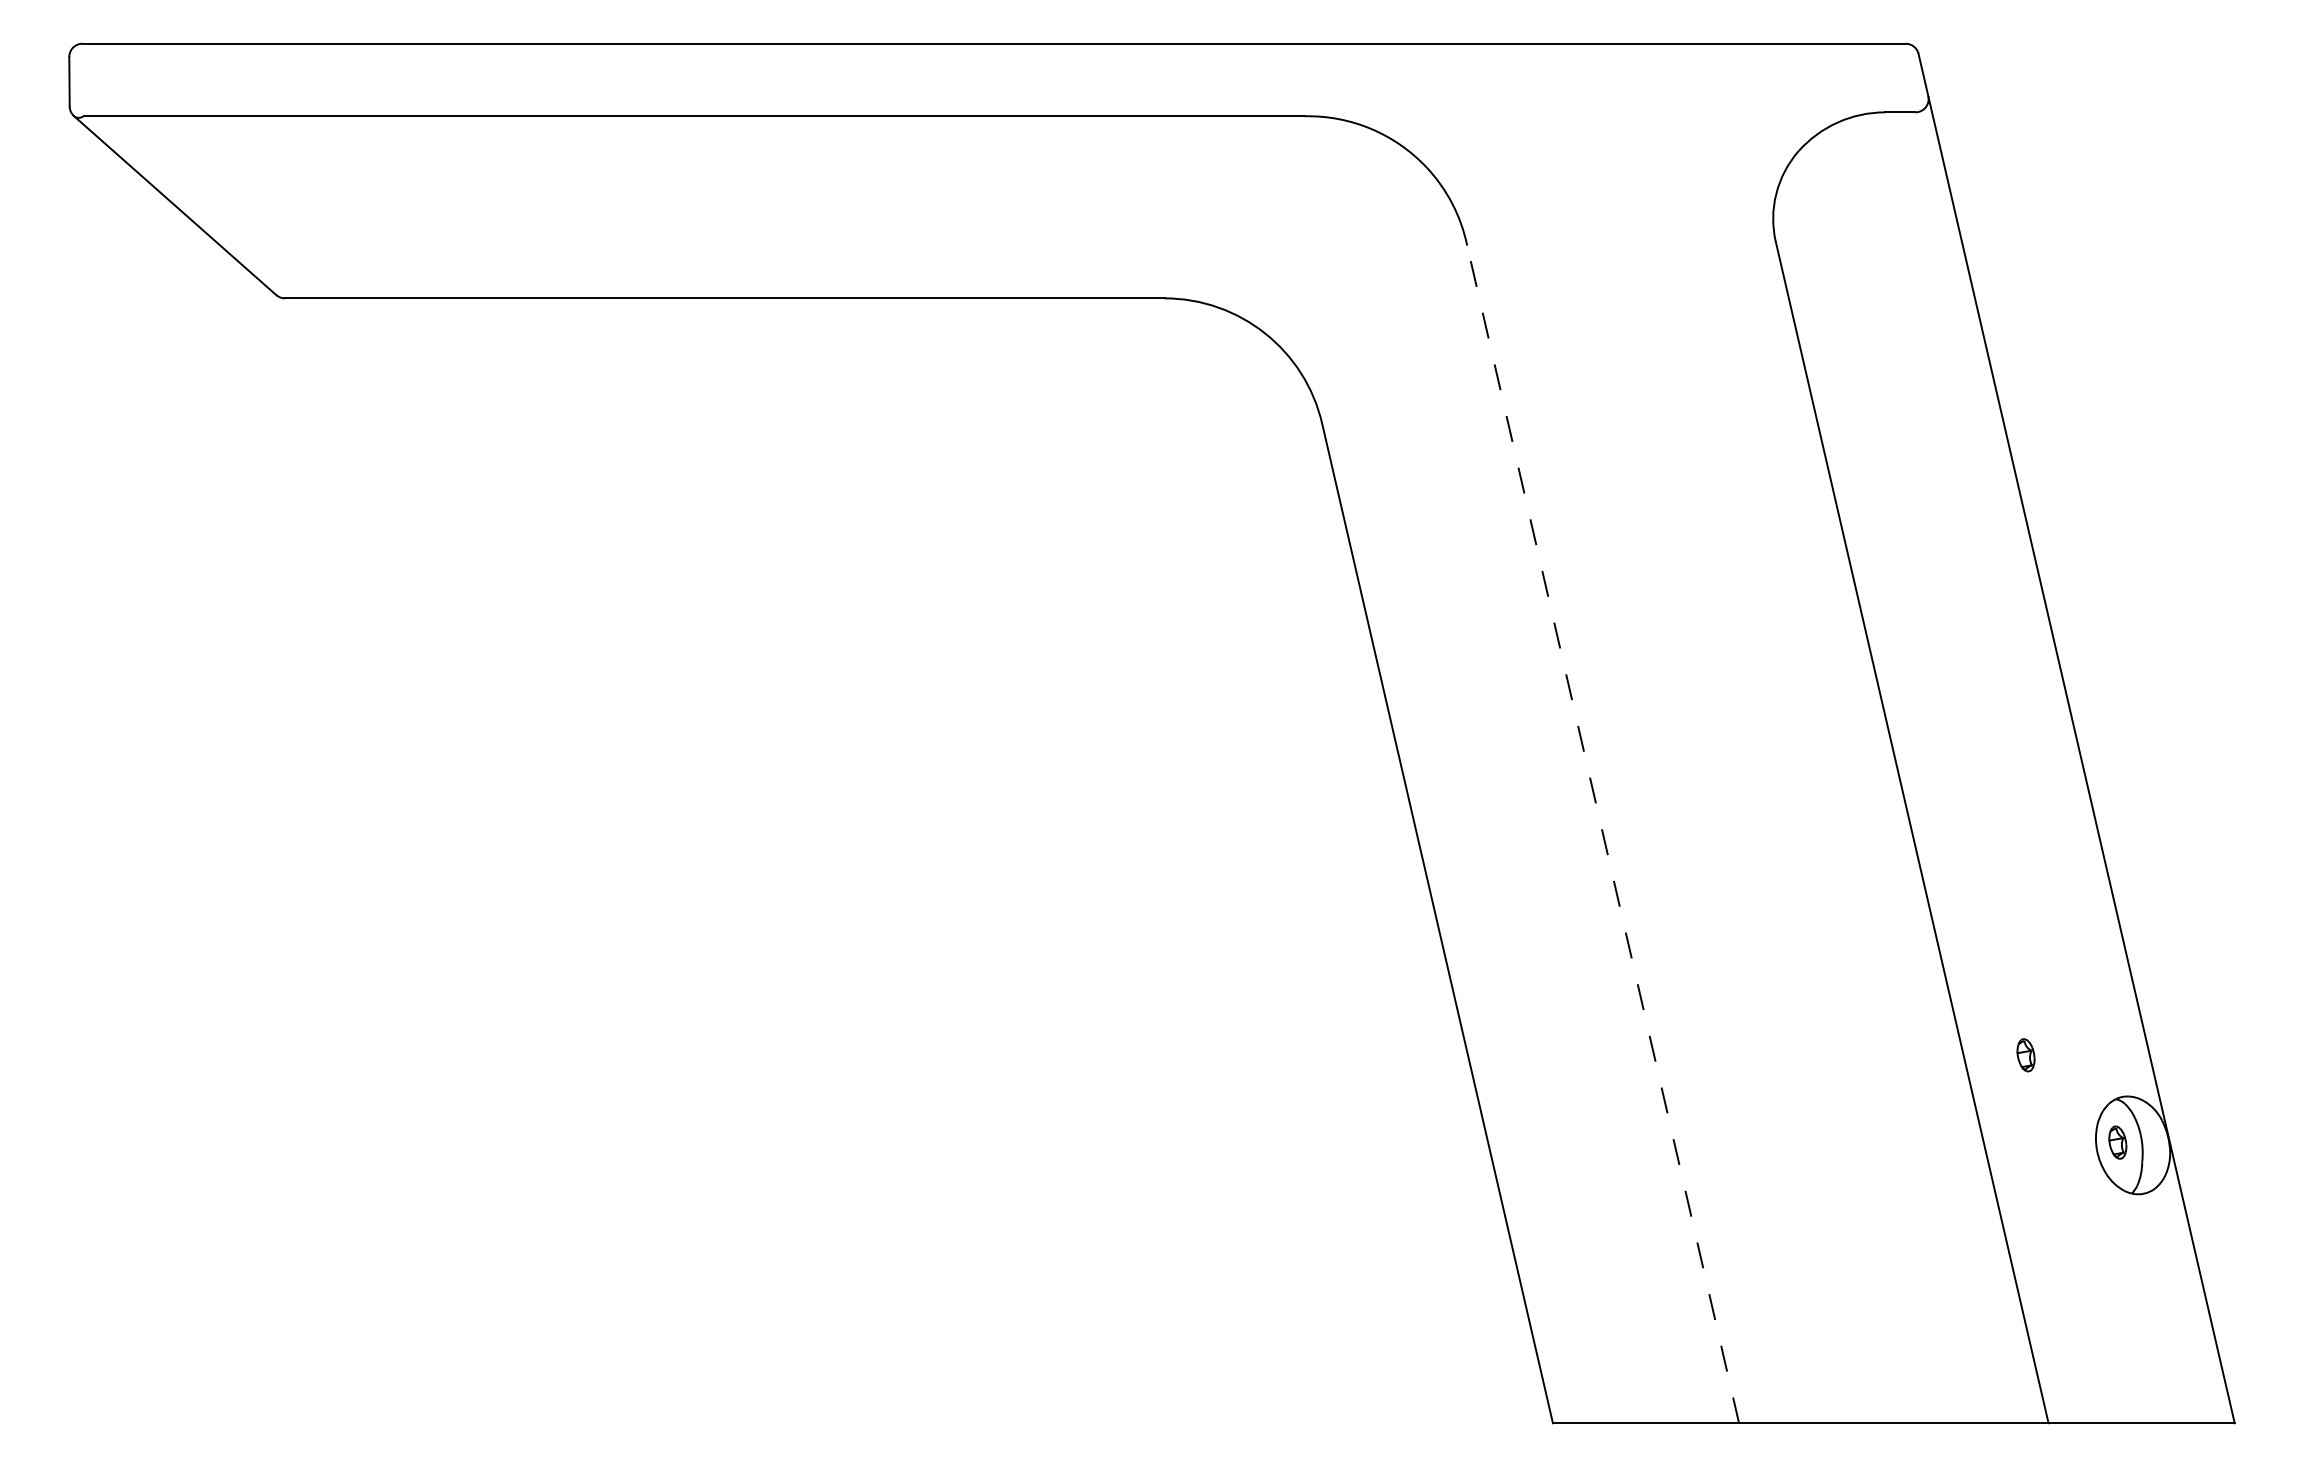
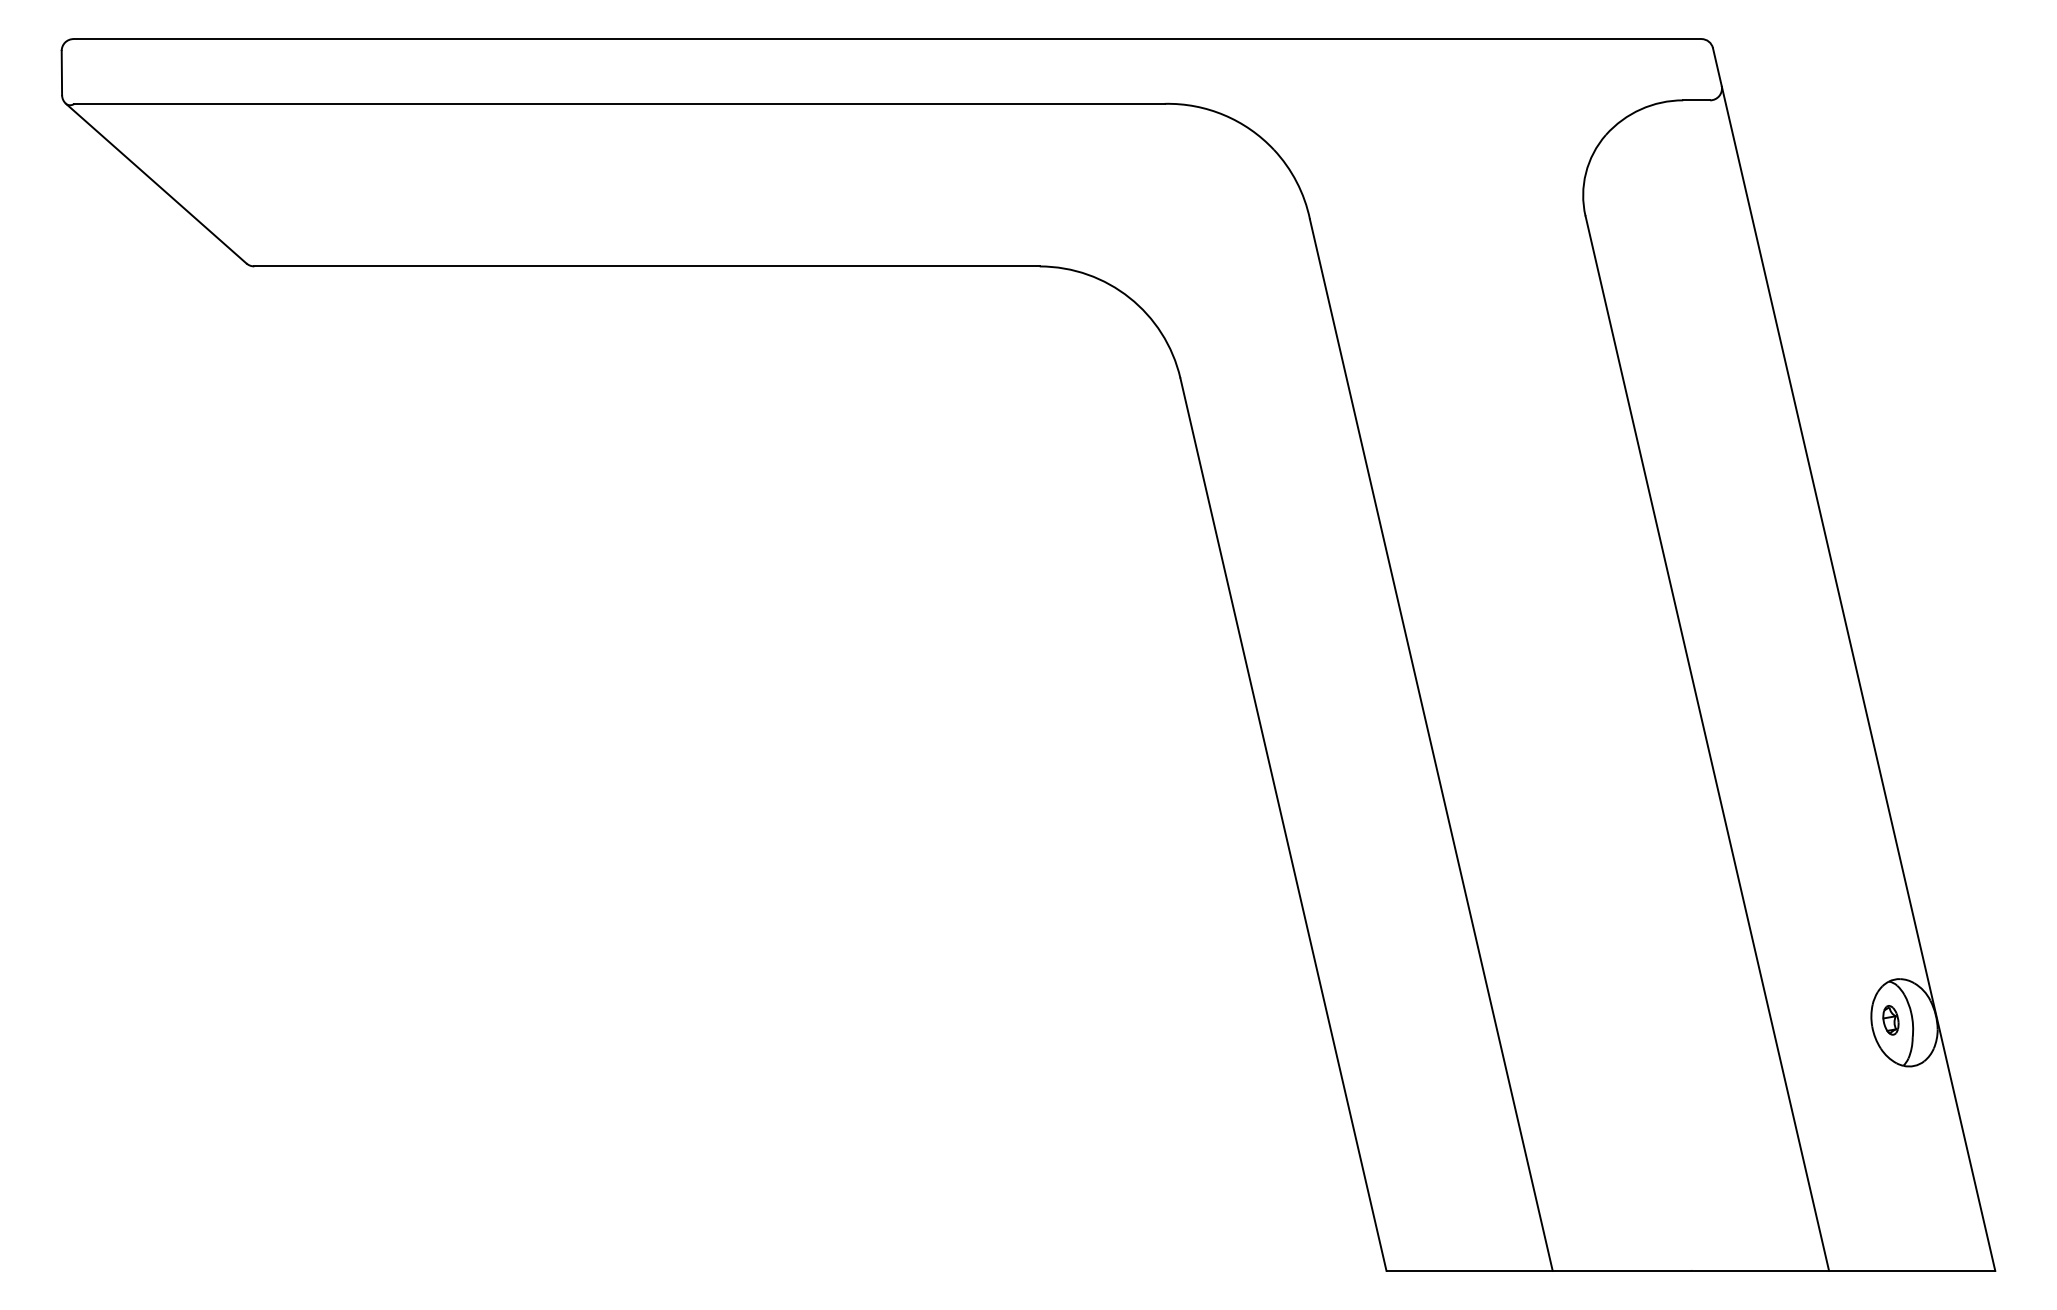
line: (1603, 834) -> (1431, 745), dashed -> solid
part: (2025, 1055) -> (1808, 942), removed

